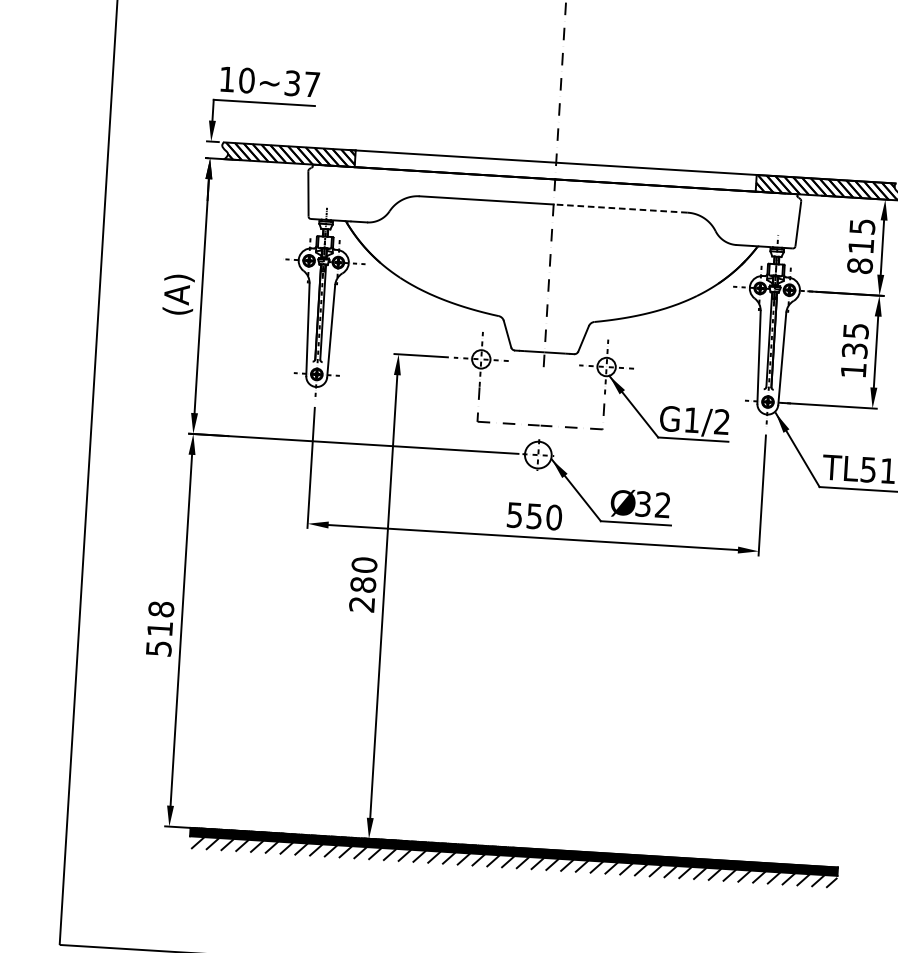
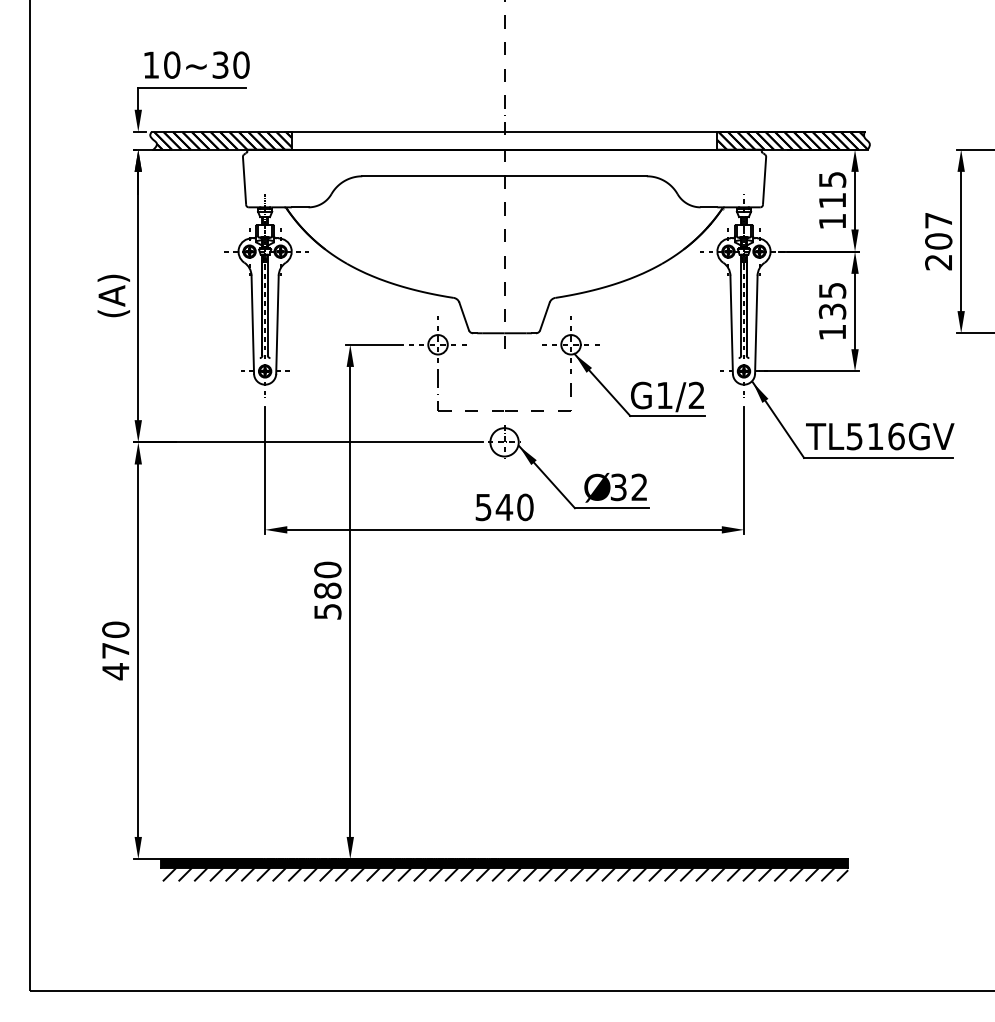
text: (312, 84) -> (241, 64), 10~37 -> 10~30
line: (620, 208) -> (575, 176), dashed -> solid
text: (859, 265) -> (832, 221), 815 -> 115
text: (534, 516) -> (504, 507), 550 -> 540
text: (361, 604) -> (327, 611), 280 -> 580
text: (159, 628) -> (115, 650), 518 -> 470

